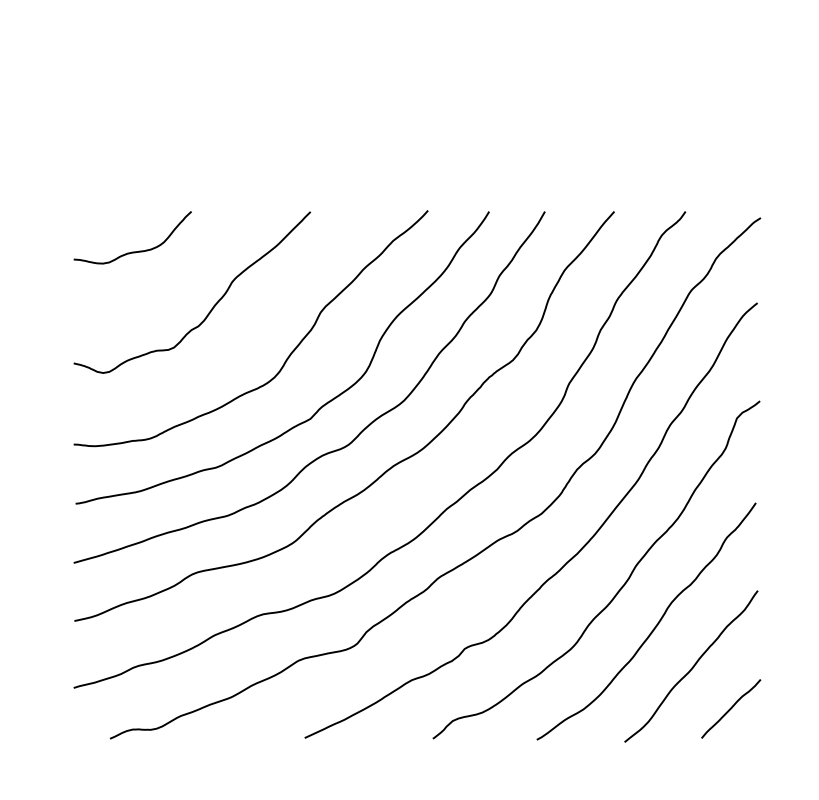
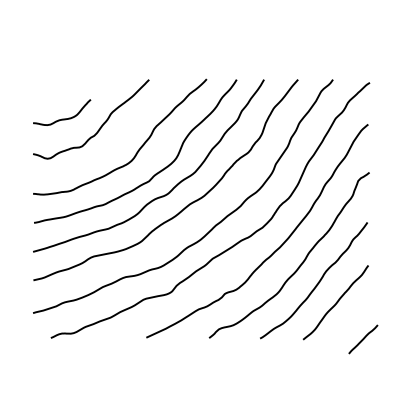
curve: (133, 250) -> (62, 118), moved
line: (731, 709) -> (363, 339), moved

